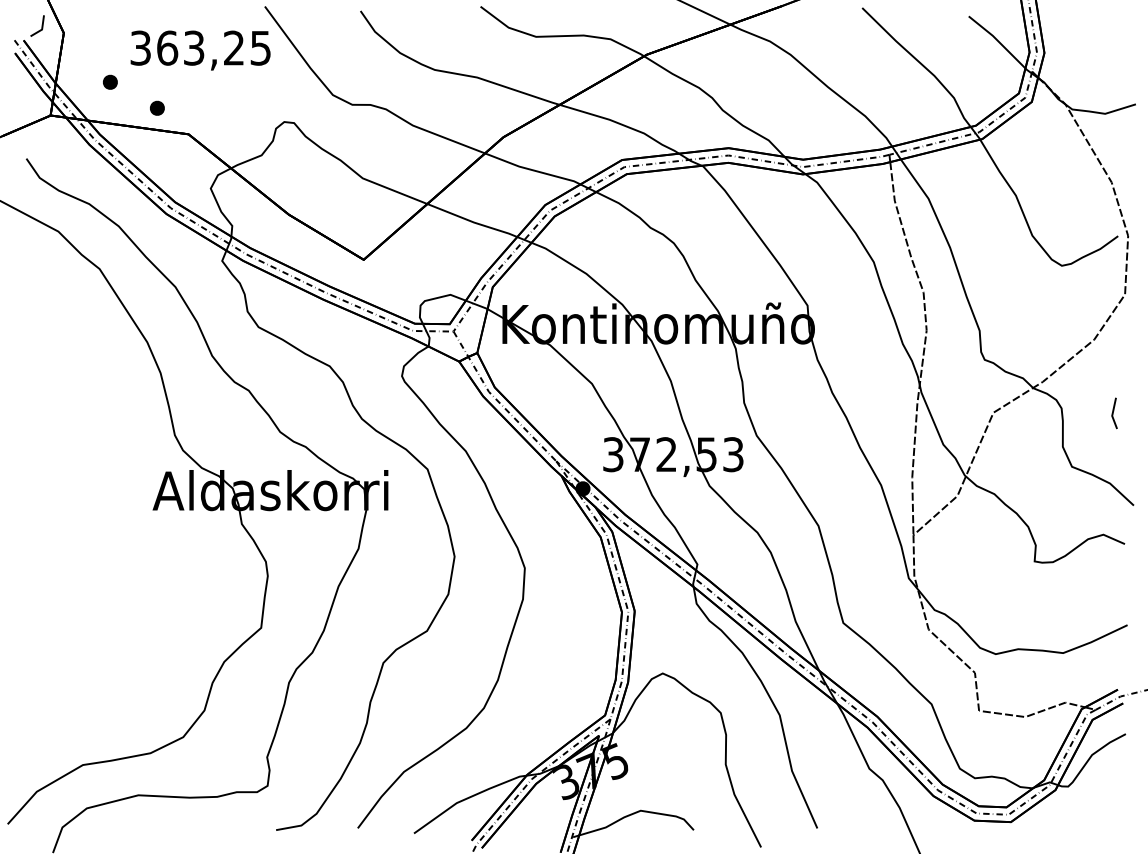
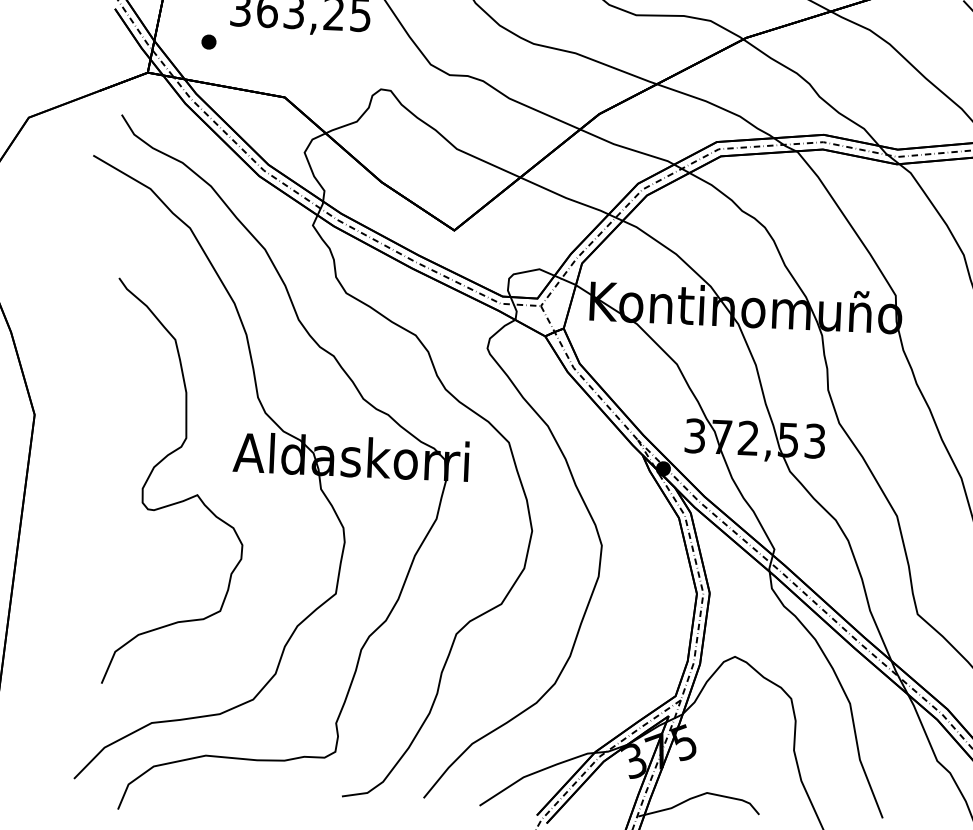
part: (157, 107) -> (254, 69), removed
curve: (105, 540) -> (184, 499), added

